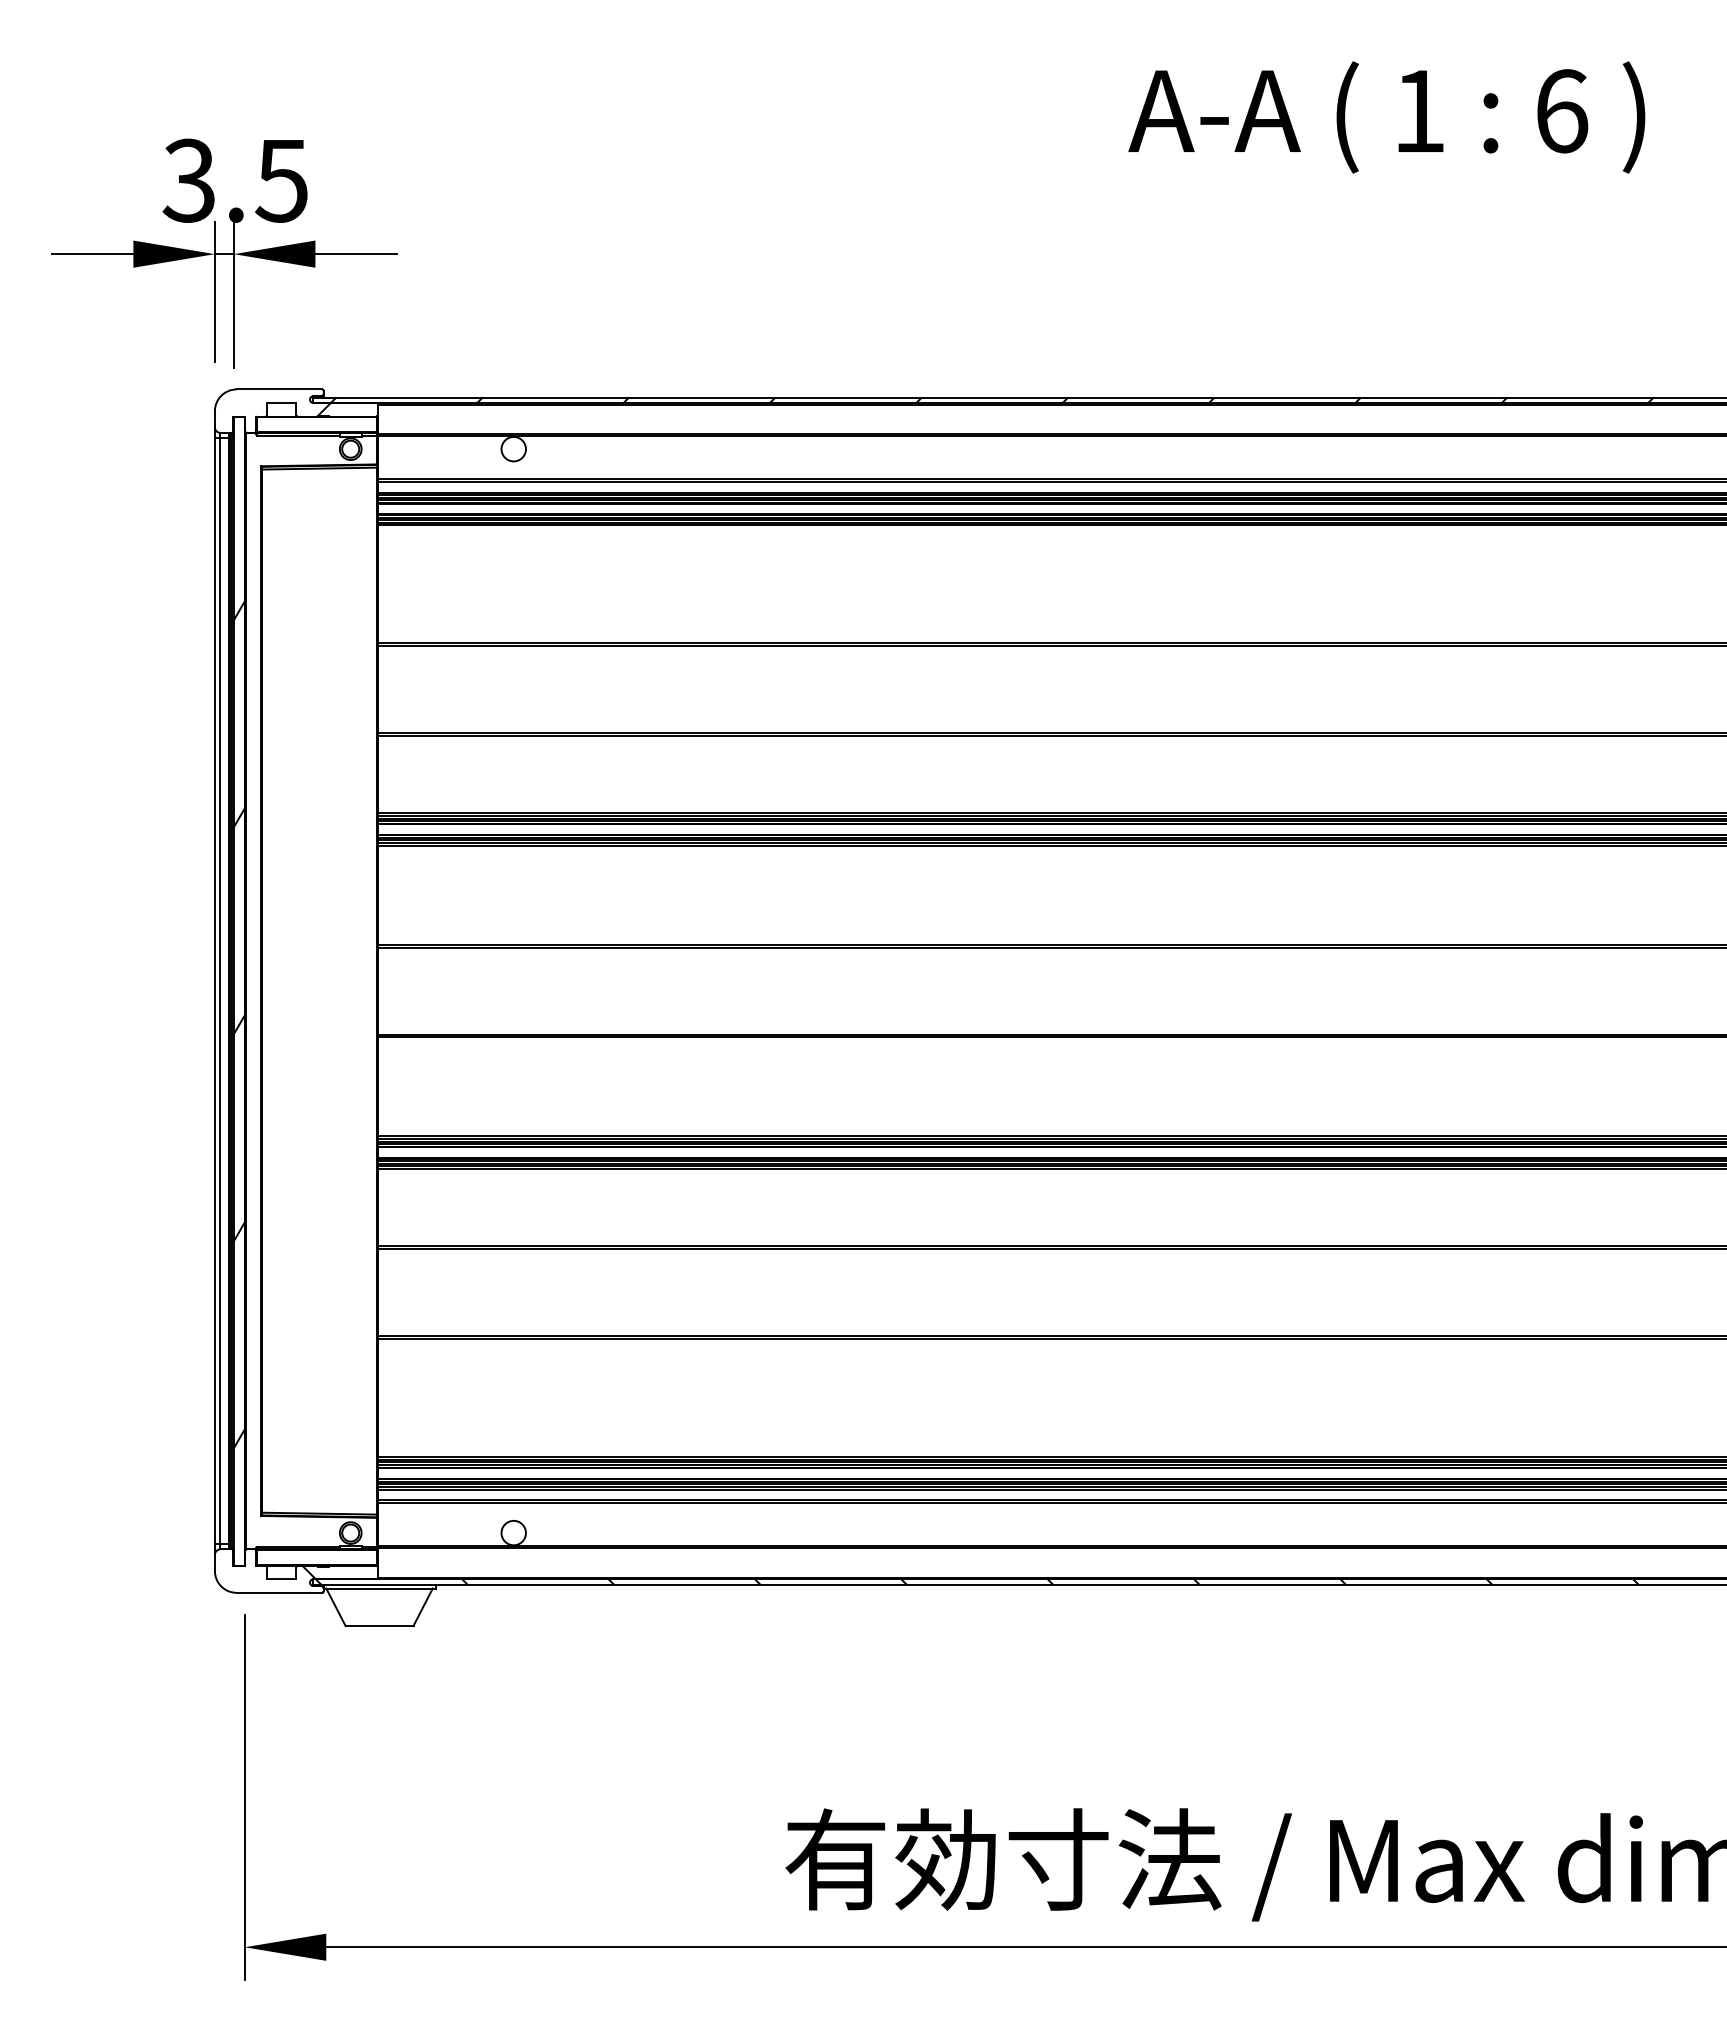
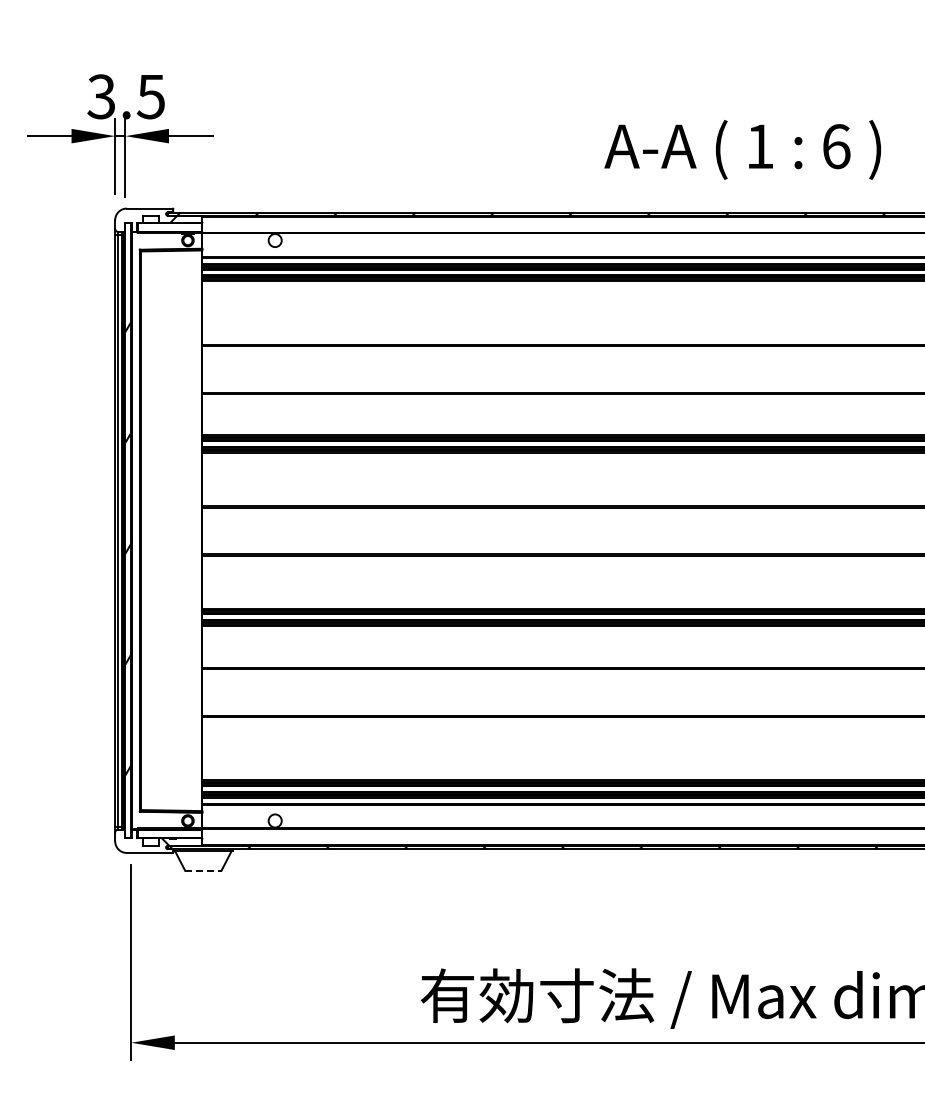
text: (1386, 116) -> (742, 149), moved
line: (379, 1625) -> (203, 870), solid -> dashed

